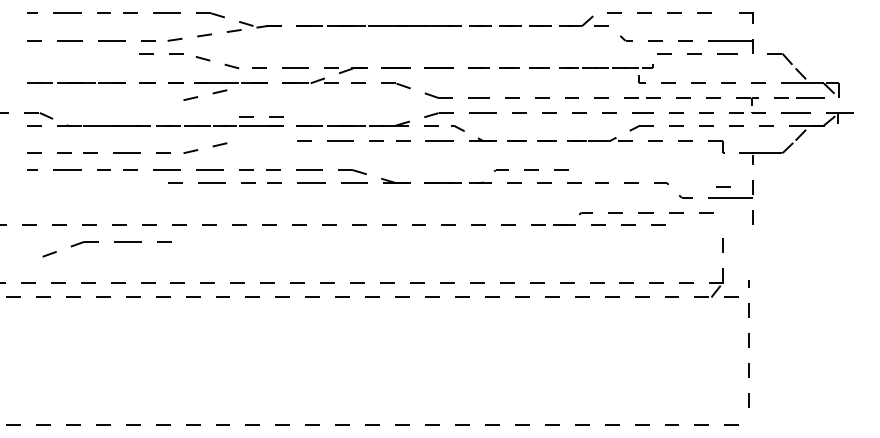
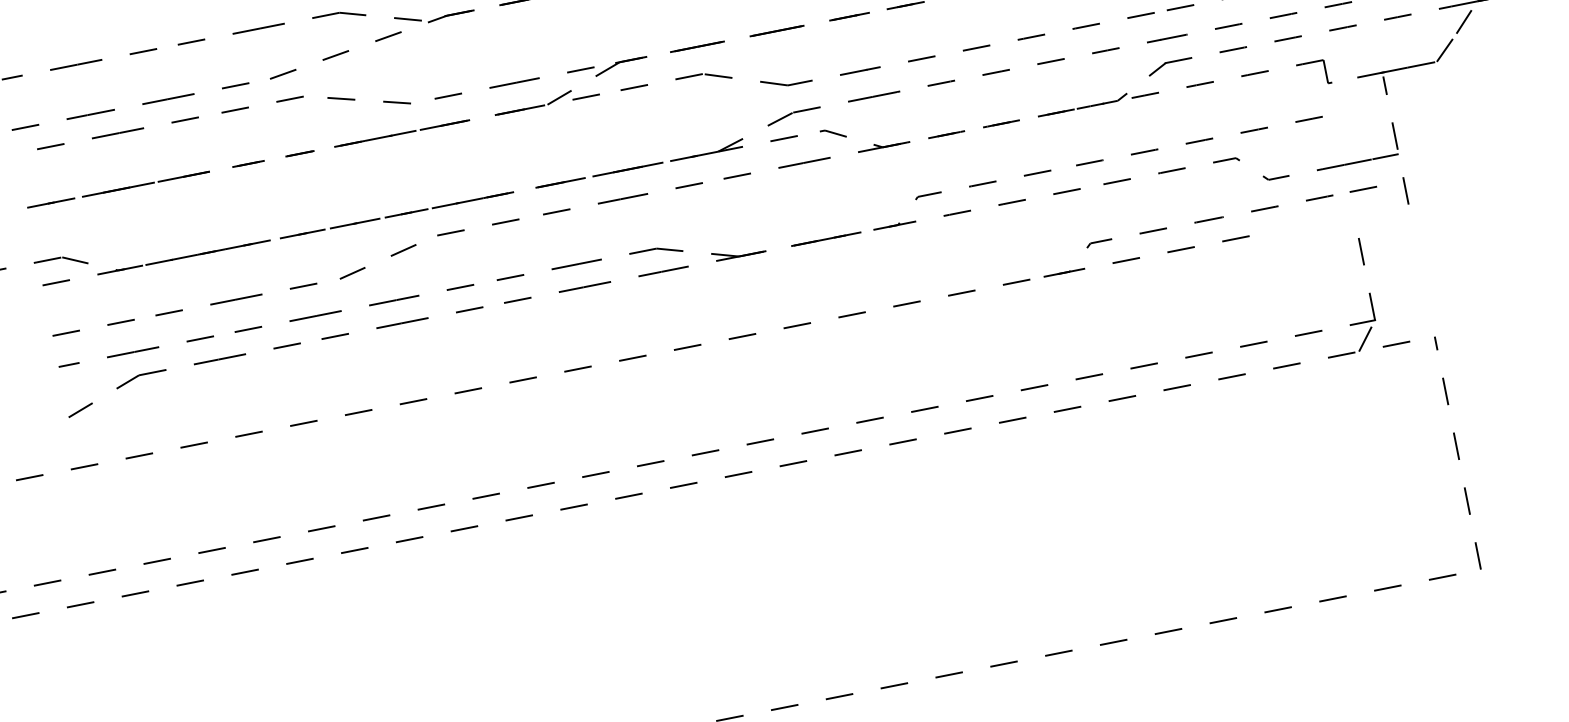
line: (81, 53) -> (116, 133), added
line: (212, 93) -> (371, 159), removed
line: (253, 116) -> (463, 230), moved
curve: (649, 169) -> (1199, 139), added
line: (723, 186) -> (1363, 189), moved
part: (98, 242) -> (165, 371), moved
line: (748, 343) -> (1457, 452), moved

